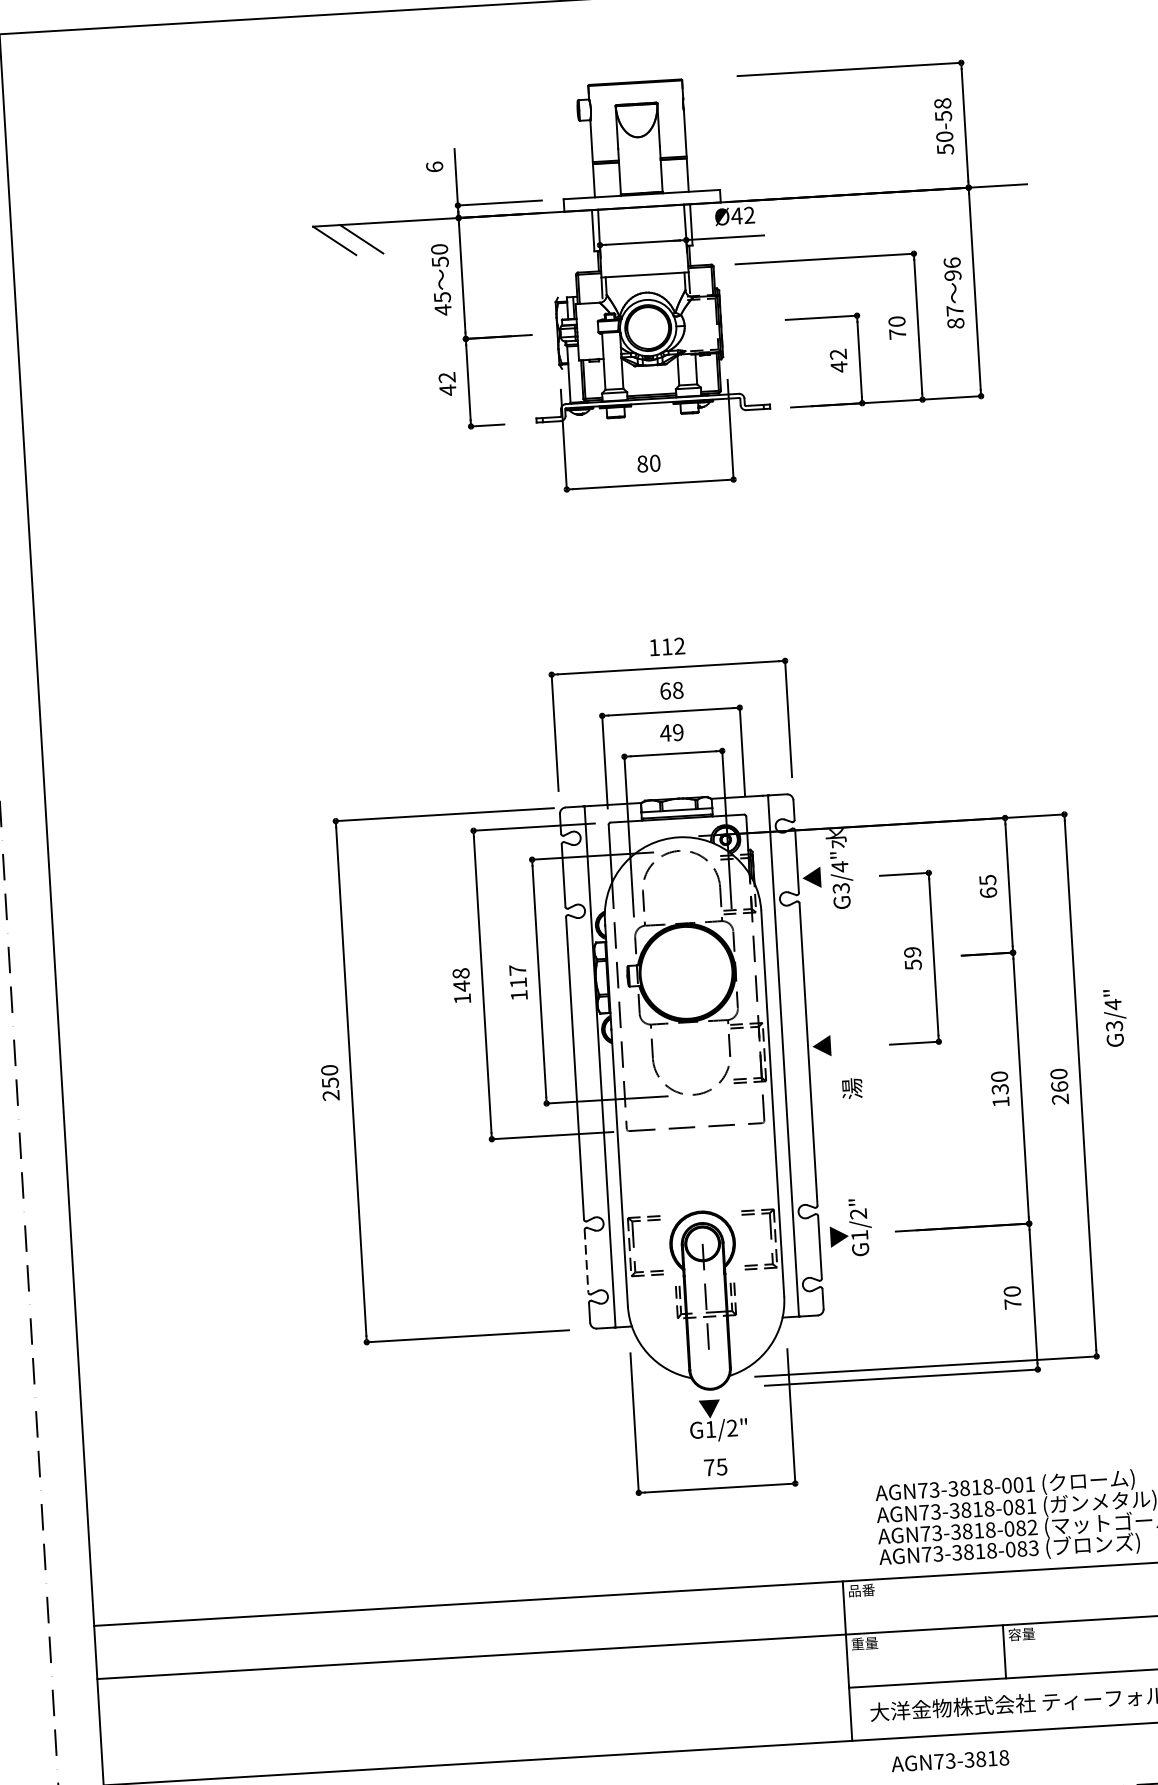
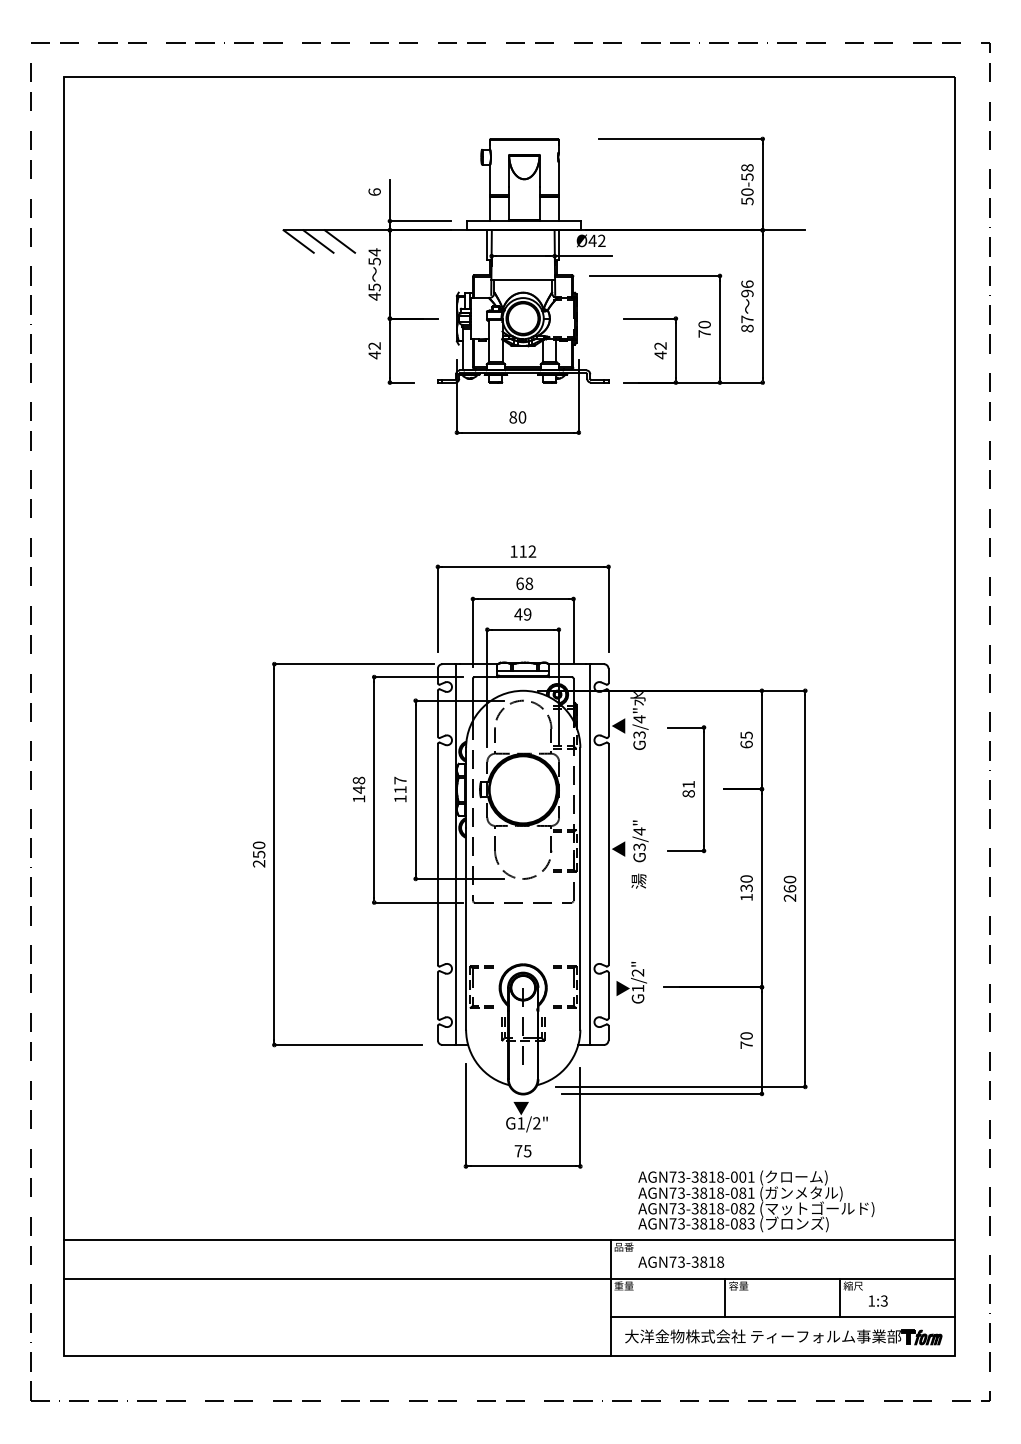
line: (390, 237) -> (339, 241), added
text: (439, 249) -> (374, 252), 50 -> 54
text: (912, 958) -> (688, 789), 59 -> 81
text: (1115, 1018) -> (640, 841), moved
line: (585, 1261) -> (437, 995), dashed -> solid
text: (950, 1760) -> (681, 1261), moved

